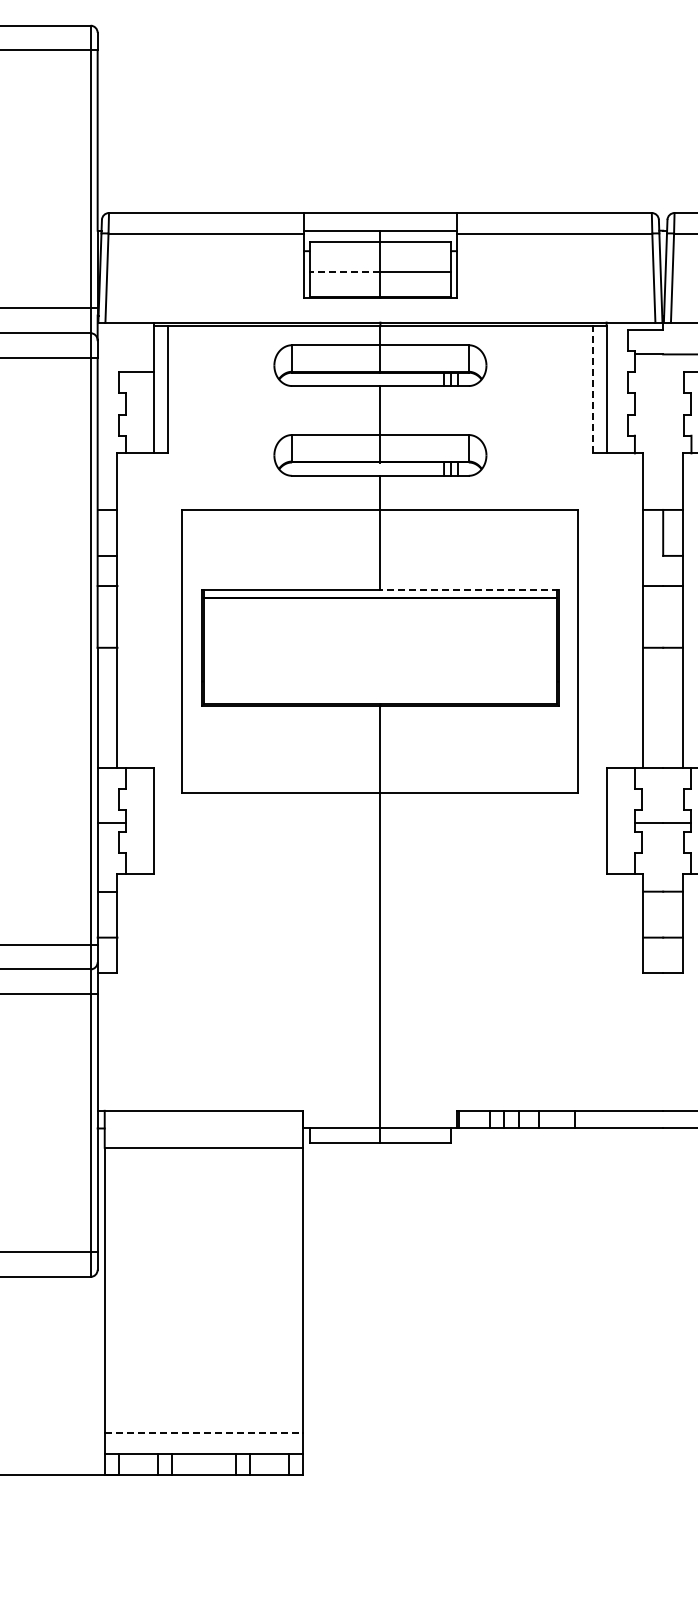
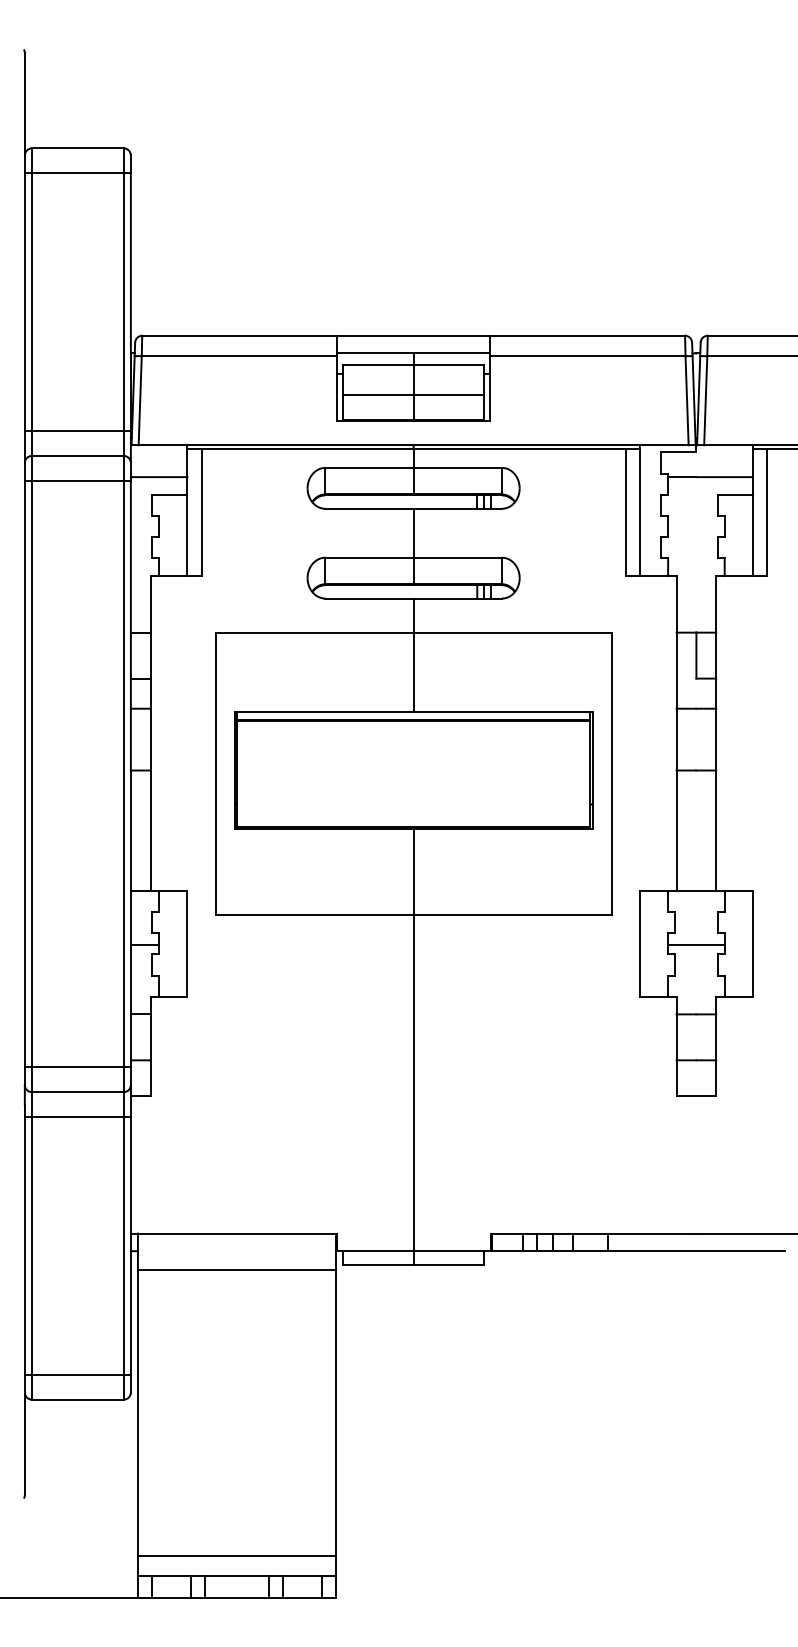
line: (344, 271) -> (377, 394), dashed -> solid
line: (125, 354) -> (158, 477), added
line: (592, 389) -> (625, 512), dashed -> solid
line: (469, 589) -> (502, 712), dashed -> solid
line: (203, 1433) -> (236, 1556), dashed -> solid

